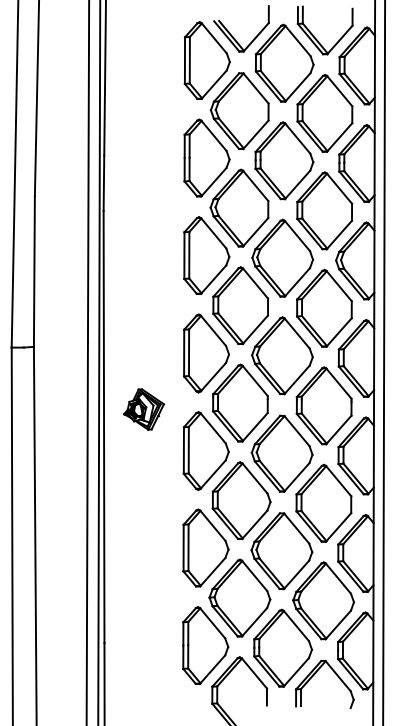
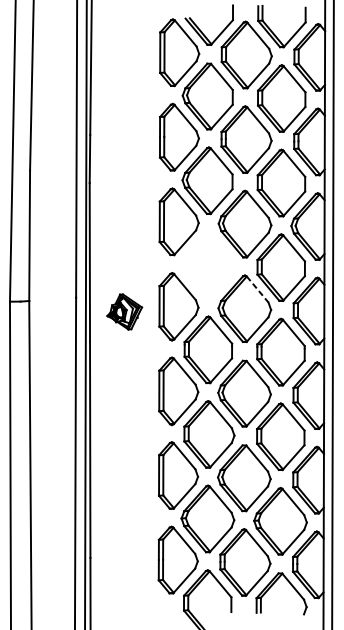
part: (240, 305) -> (208, 265), removed
line: (297, 333) -> (257, 289), solid -> dashed
part: (143, 409) -> (124, 311), moved

